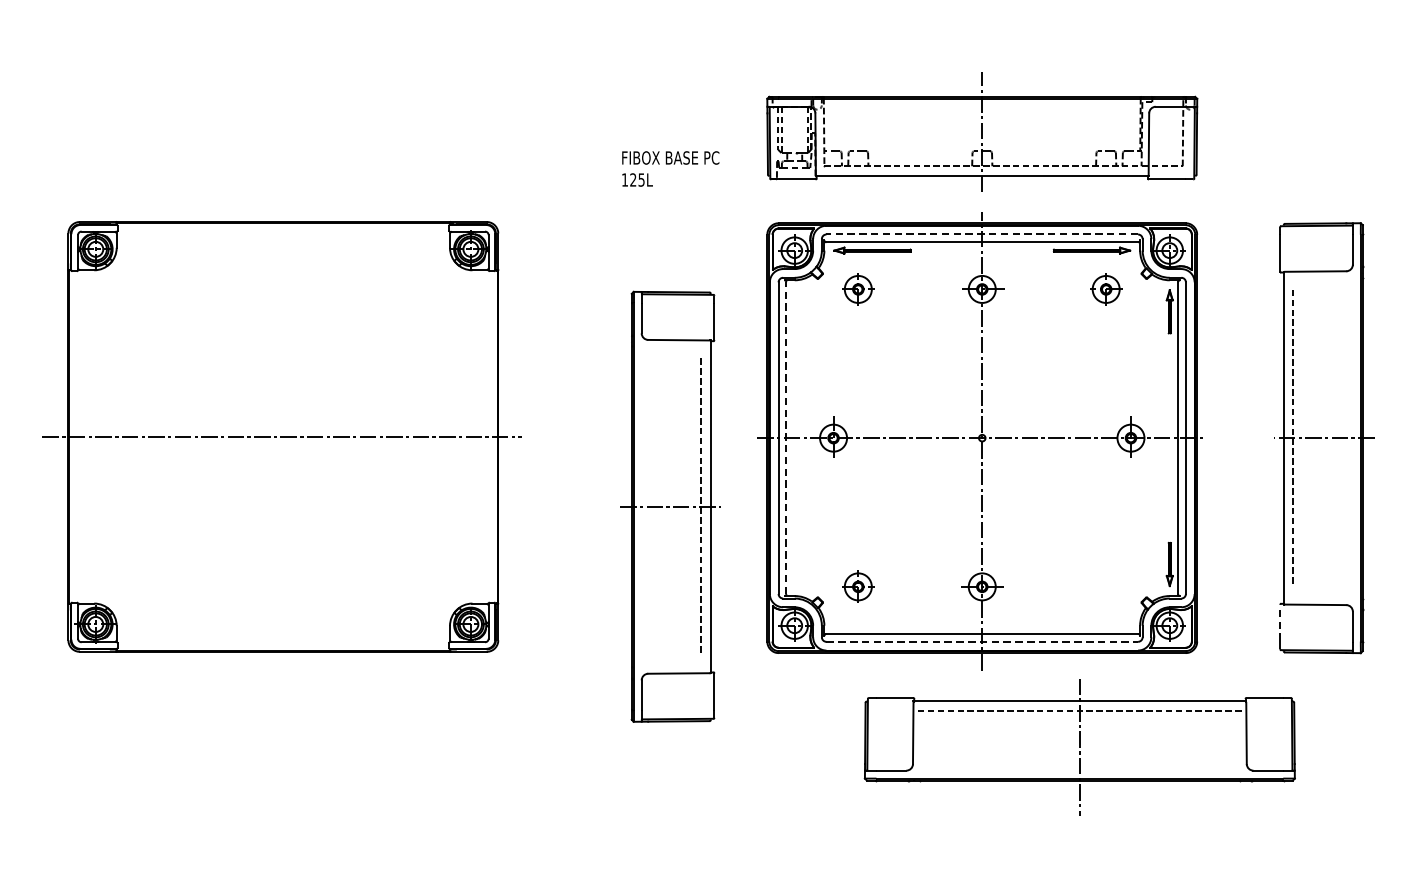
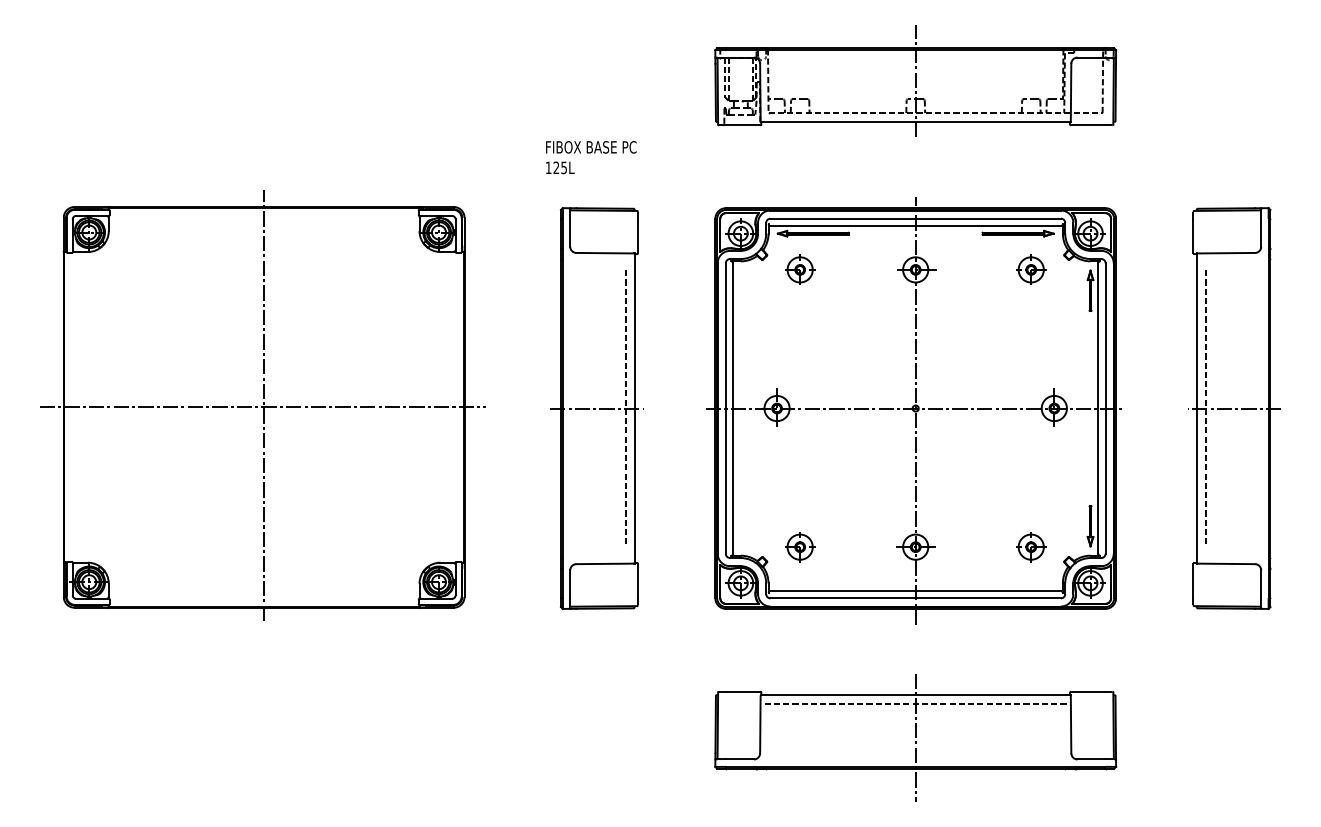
part: (982, 131) -> (915, 80), moved
text: (670, 168) -> (591, 157), moved
line: (982, 234) -> (915, 218), dashed -> solid
line: (283, 433) -> (264, 404), added
line: (786, 438) -> (733, 408), dashed -> solid
part: (669, 506) -> (596, 408), moved
part: (1106, 587) -> (1031, 547), added
line: (1280, 622) -> (1193, 580), dashed -> solid
line: (983, 641) -> (916, 598), dashed -> solid
part: (1079, 747) -> (915, 737), moved

